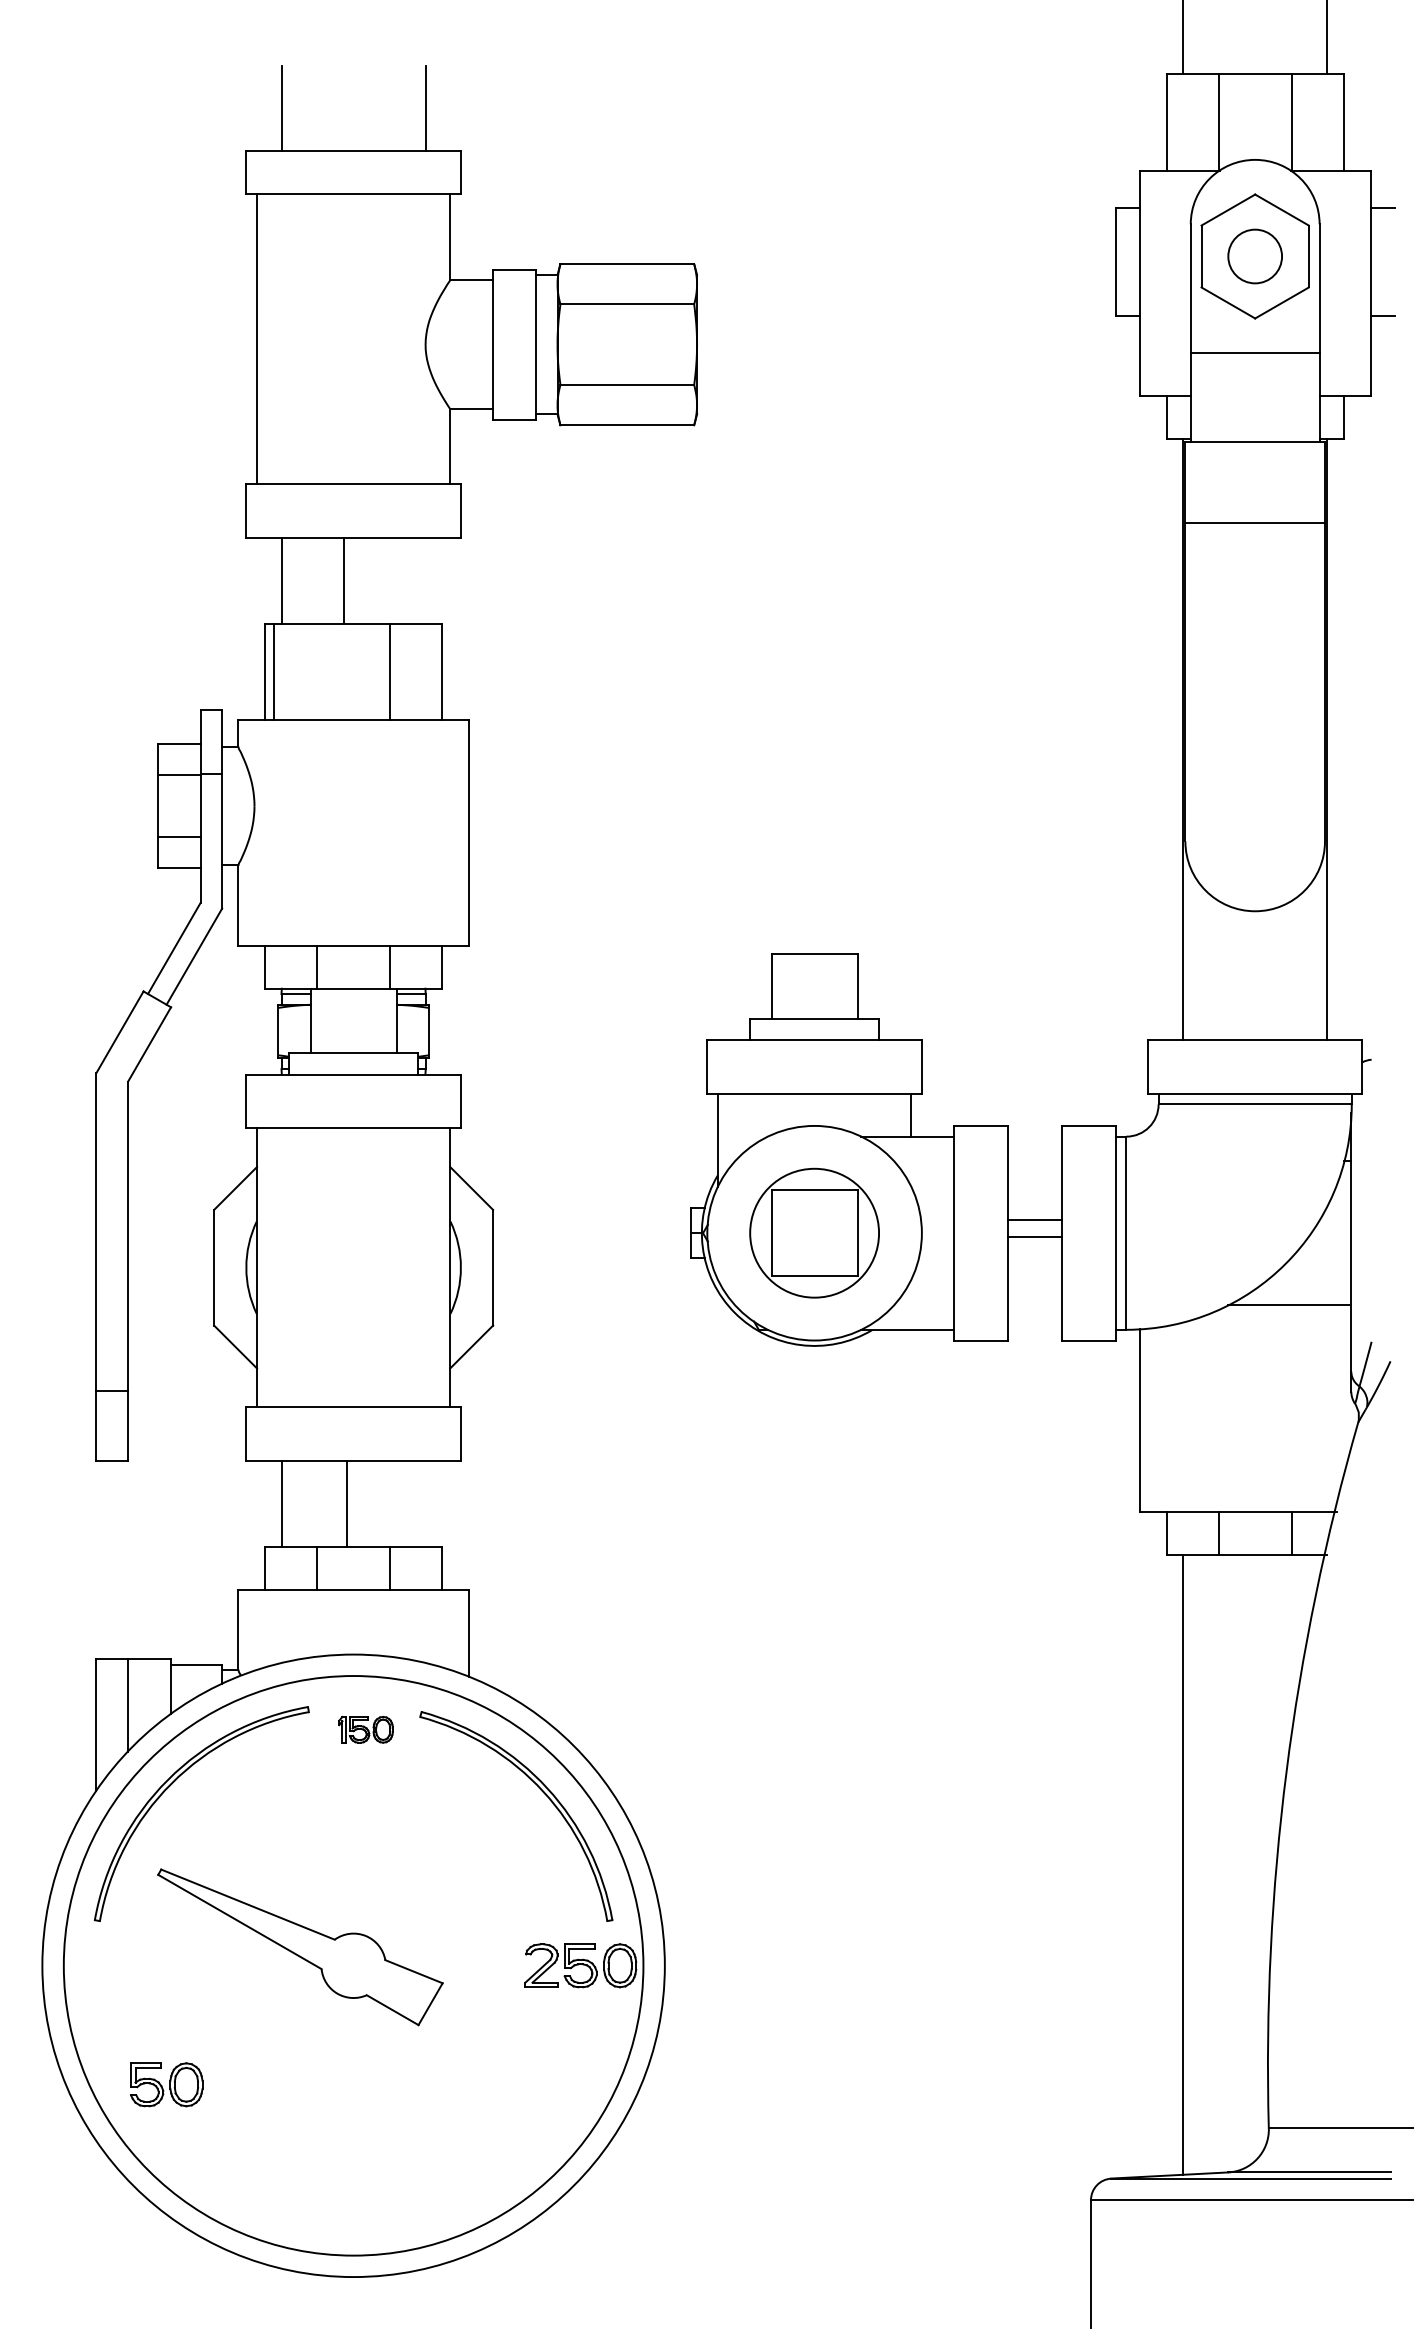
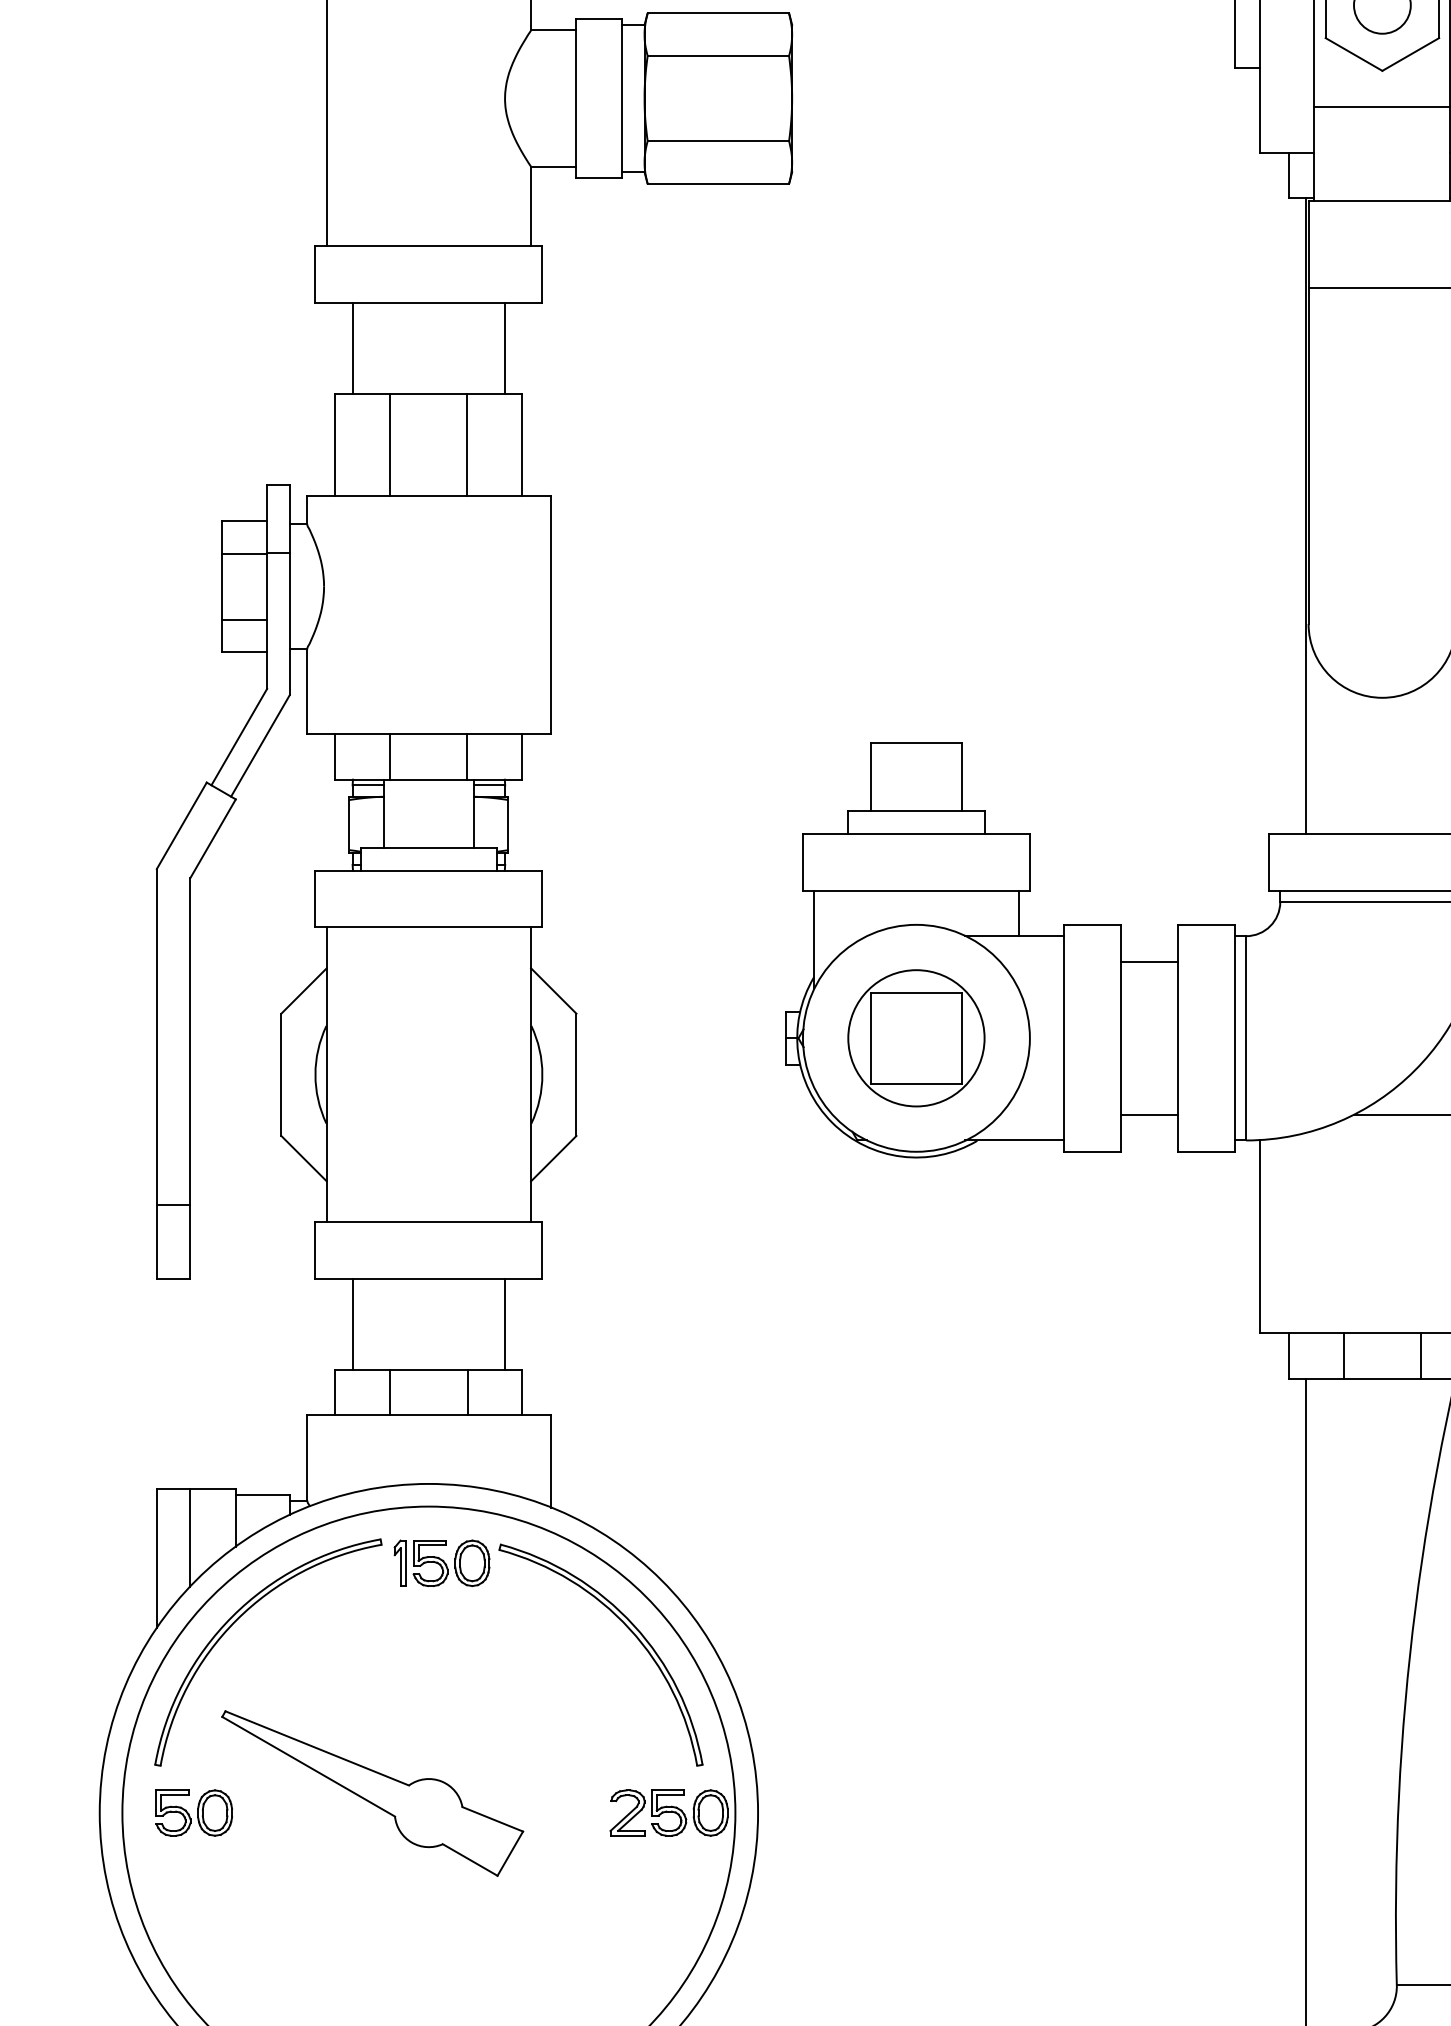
line: (343, 580) -> (504, 347), moved
line: (273, 671) -> (389, 444), moved
line: (1034, 1220) -> (1149, 1114), moved
line: (1034, 1237) -> (1149, 962), moved
line: (346, 1503) -> (504, 1324), moved
part: (365, 1729) -> (441, 1563), size x1.67
part: (166, 2084) -> (193, 1812), moved

